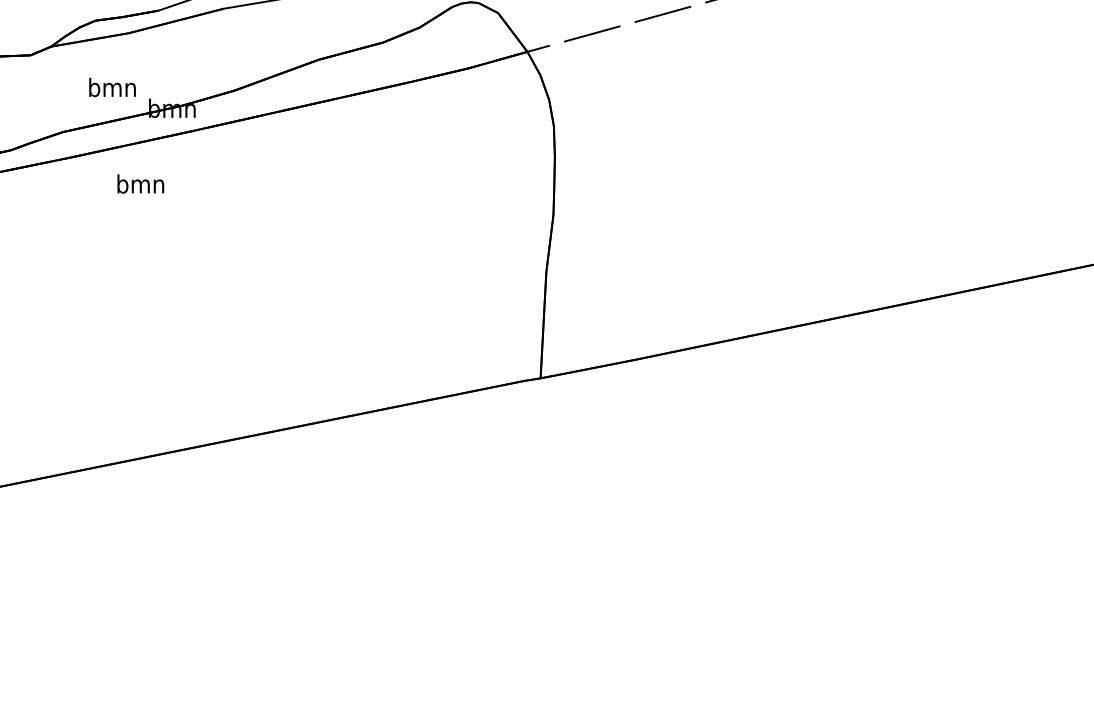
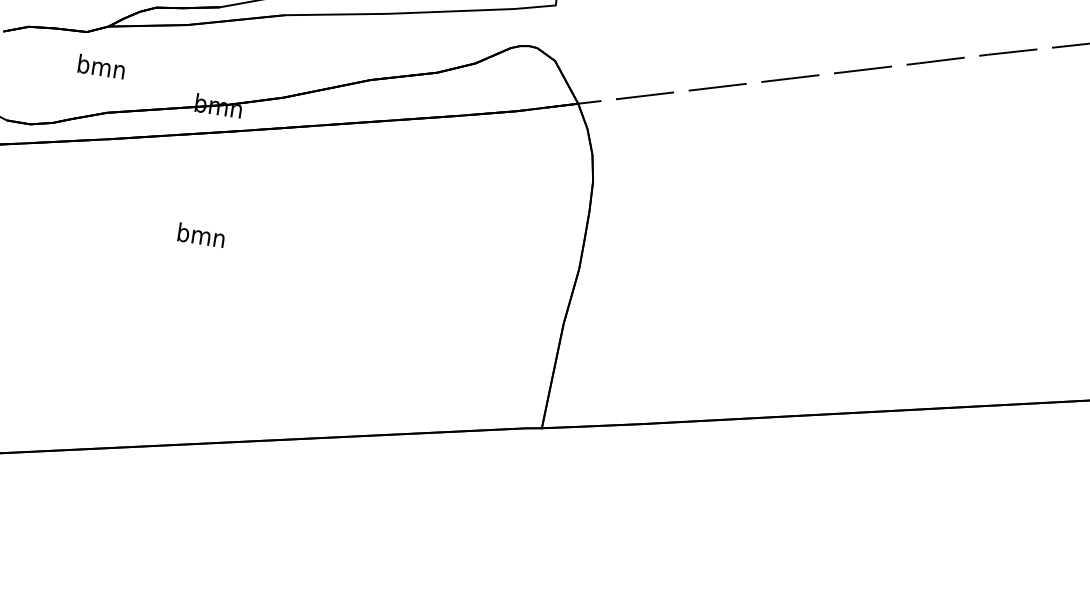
text: (112, 87) -> (101, 66), moved
text: (140, 183) -> (201, 234), moved

